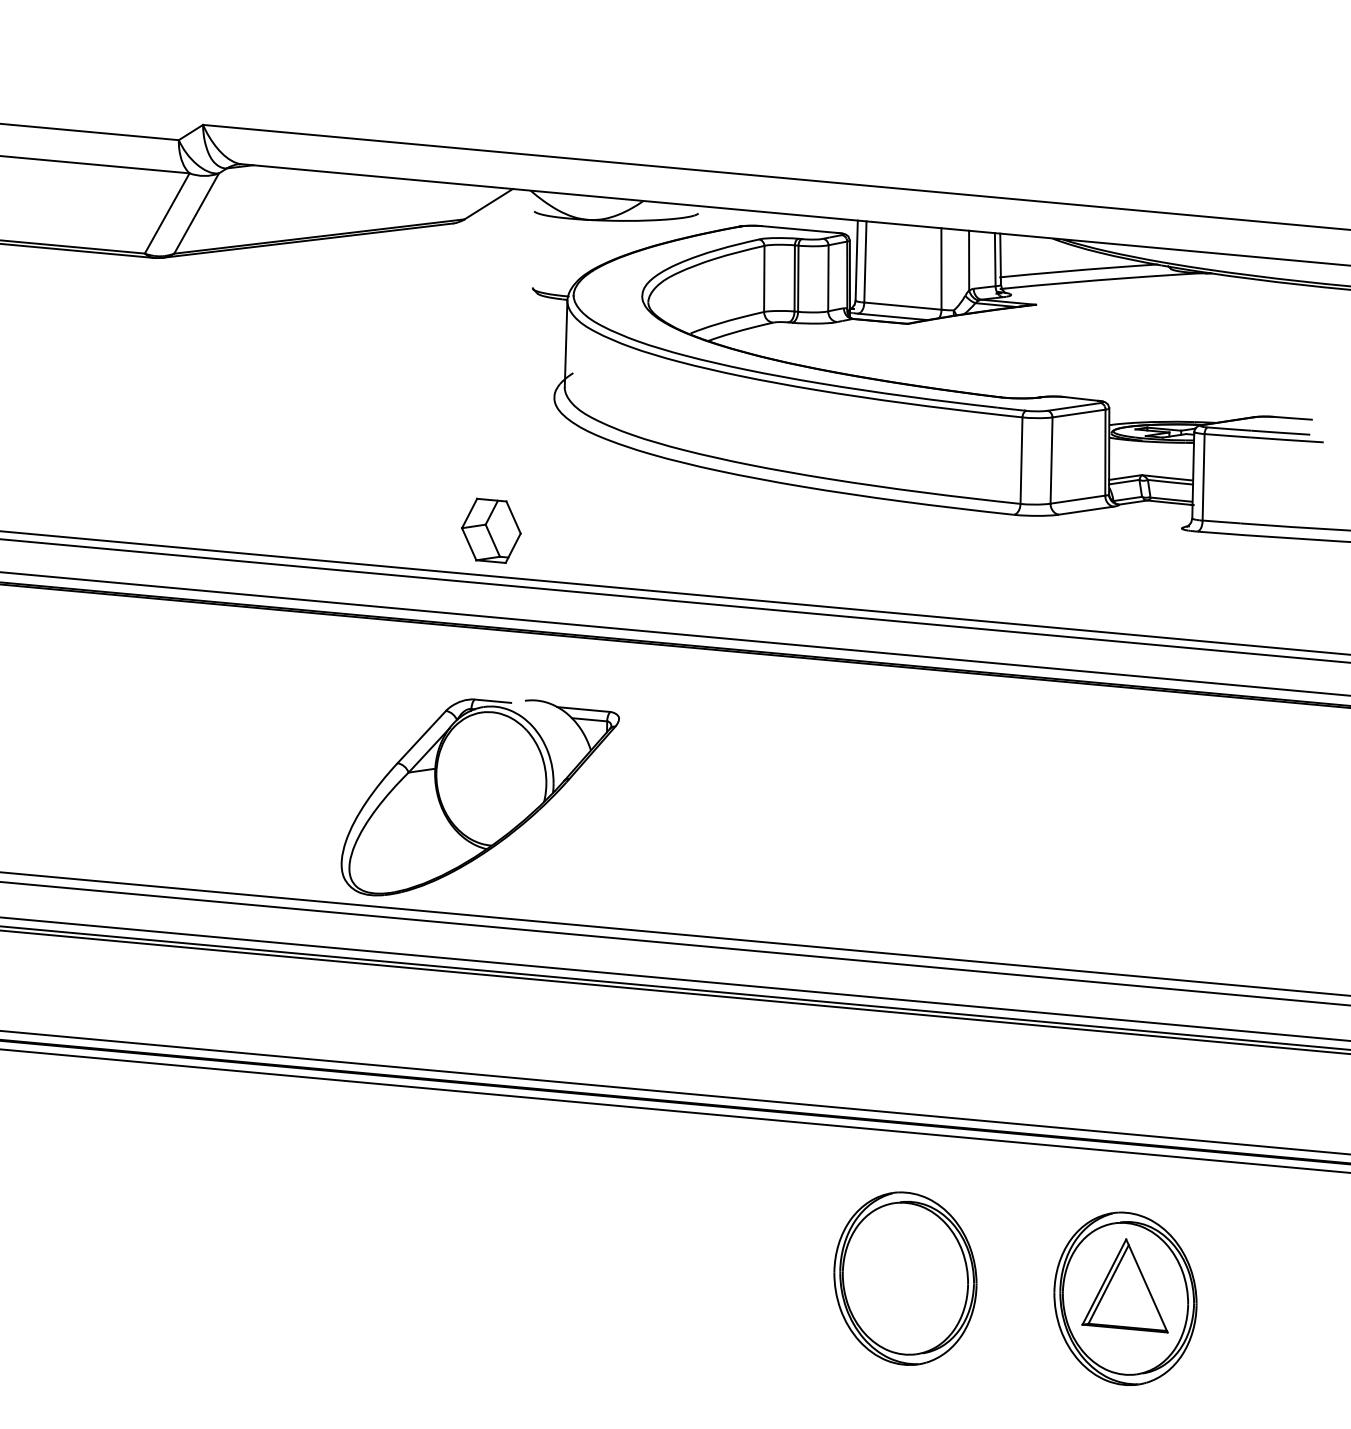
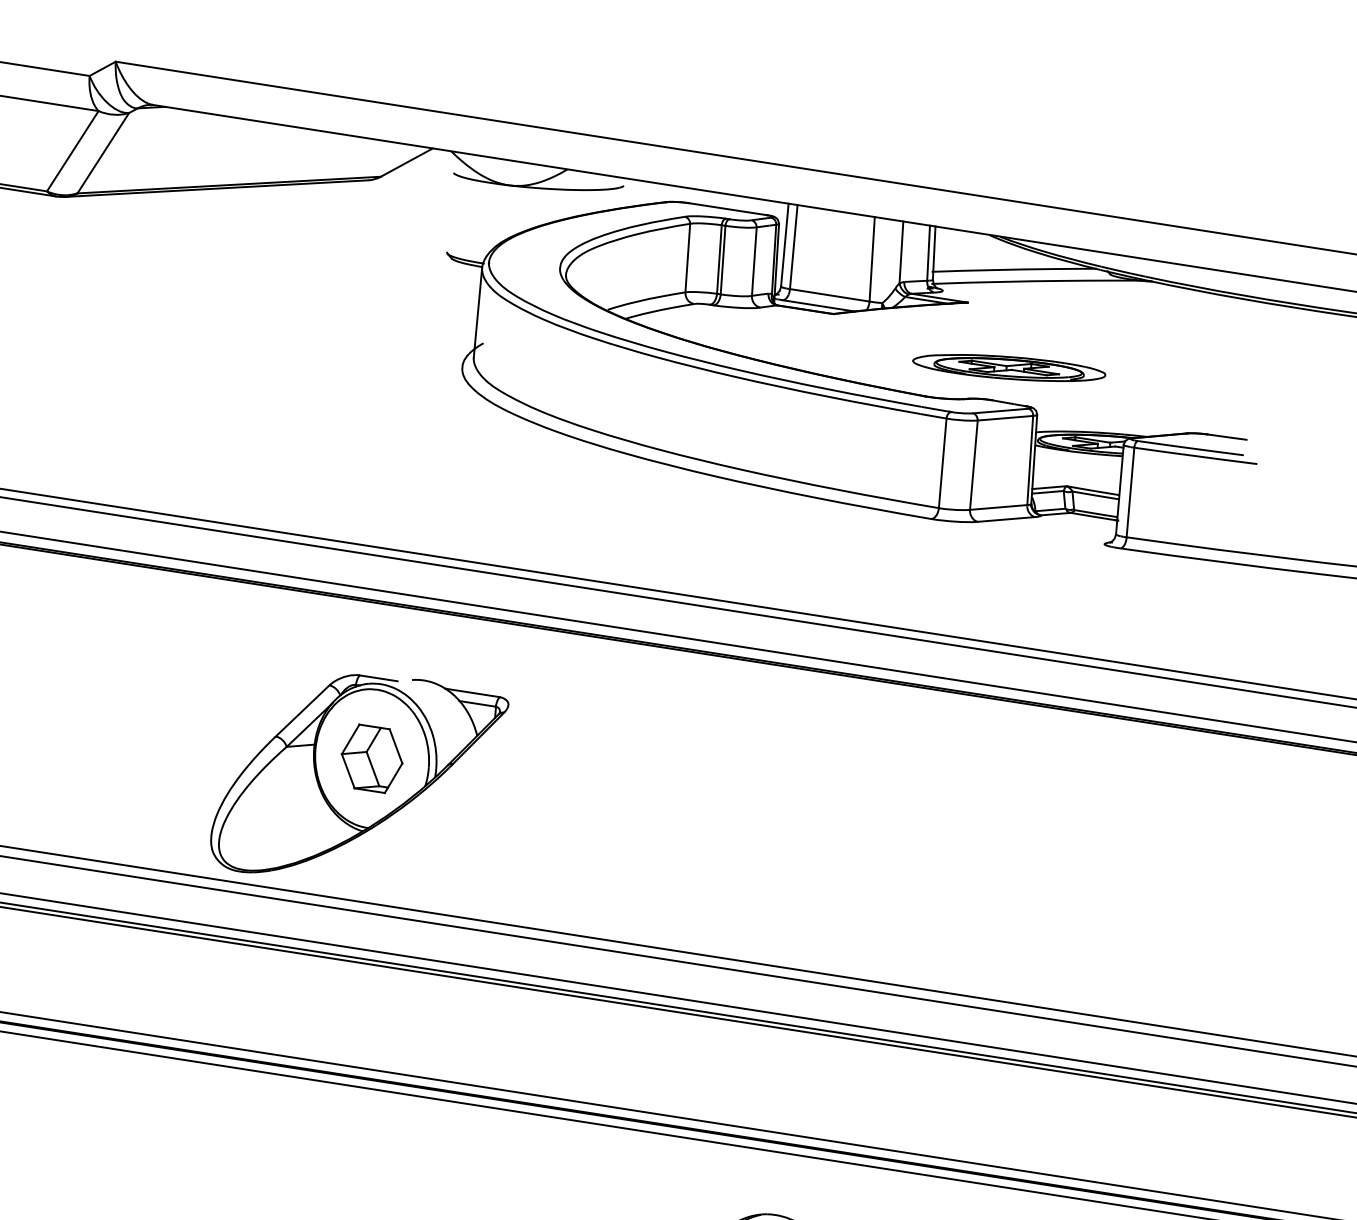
part: (1079, 364) -> (1009, 367), added
part: (491, 530) -> (372, 758), moved

